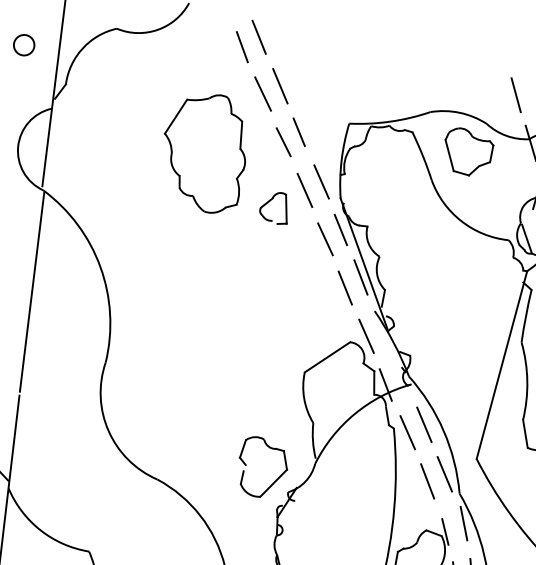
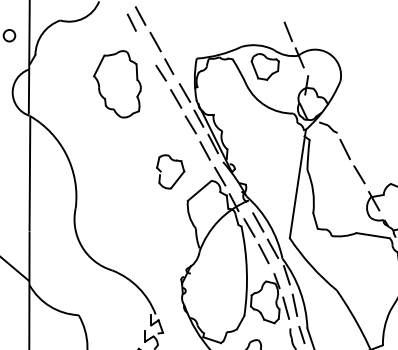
line: (263, 93) -> (146, 47), removed
part: (274, 207) -> (160, 110), removed
part: (246, 465) -> (161, 171), moved

